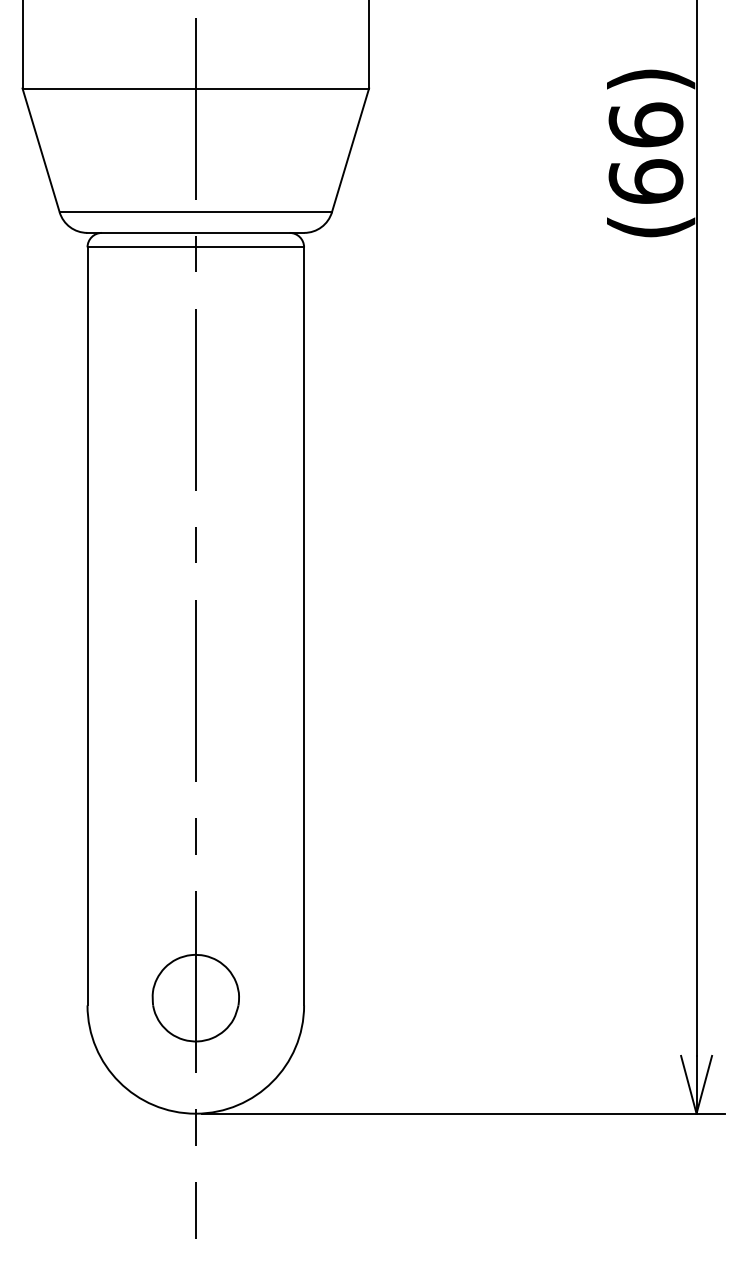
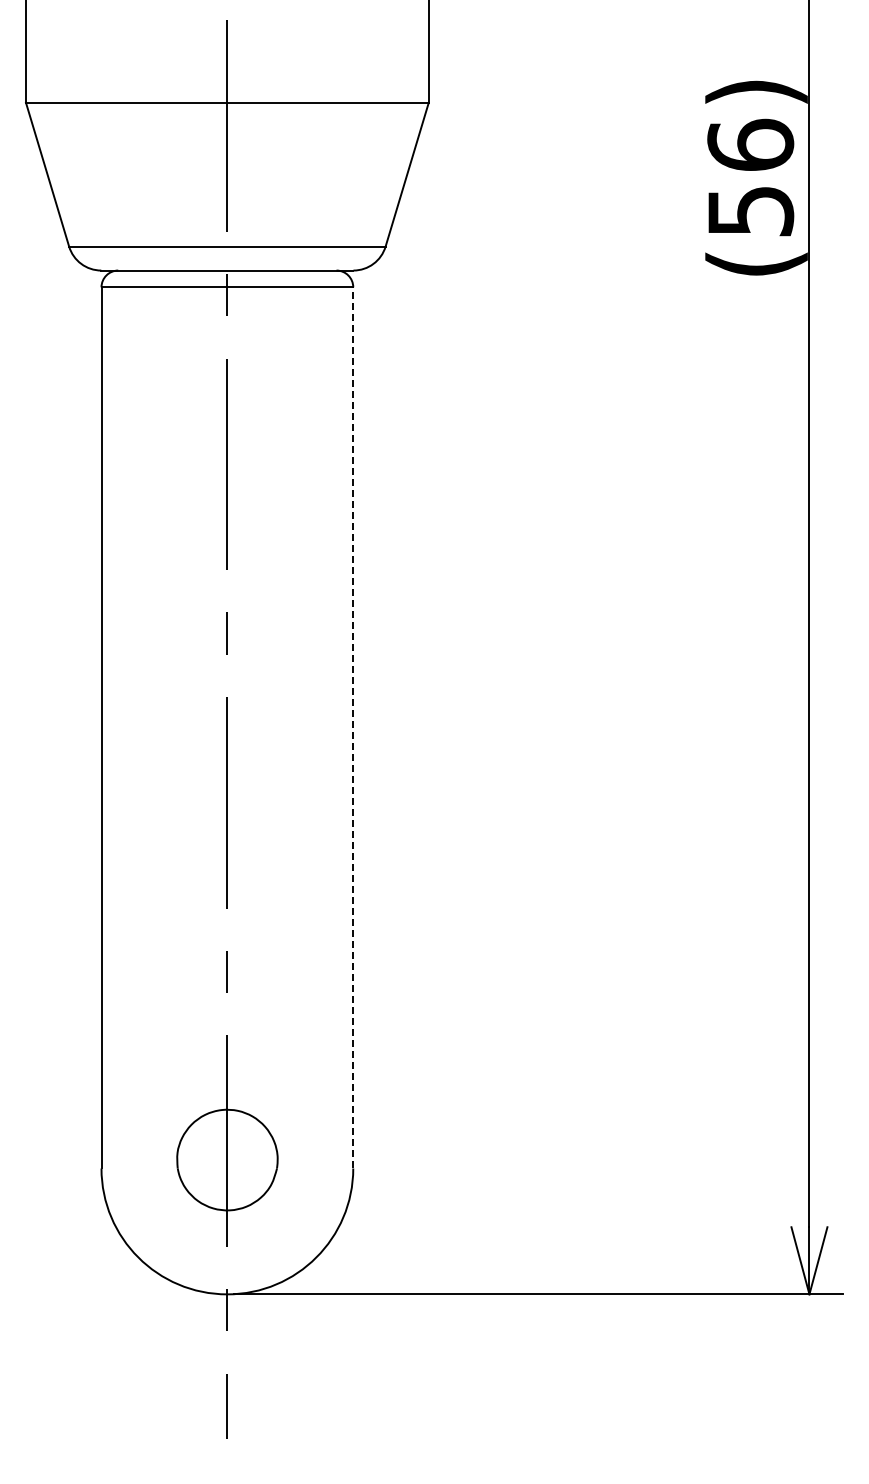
text: (645, 181) -> (750, 210), (66) -> (56)
line: (304, 626) -> (353, 727), solid -> dashed

